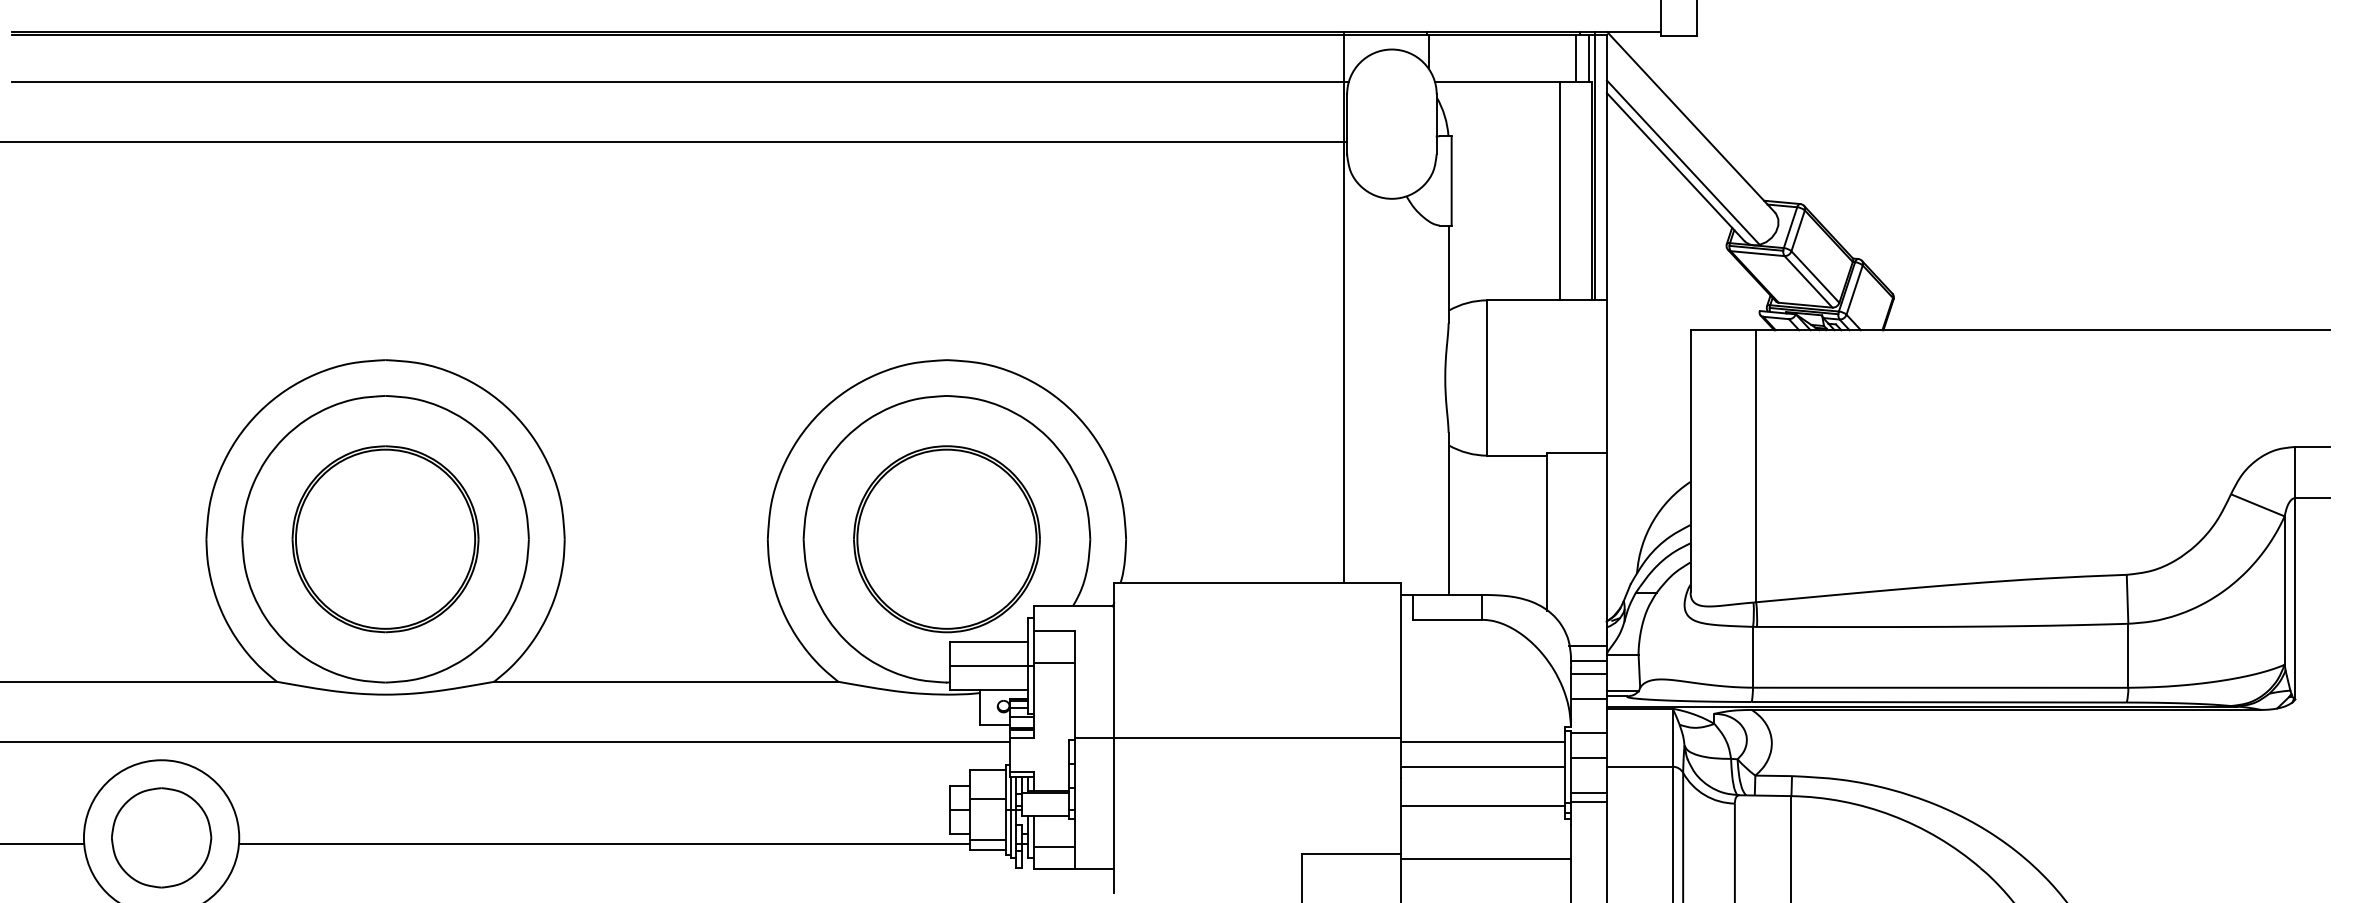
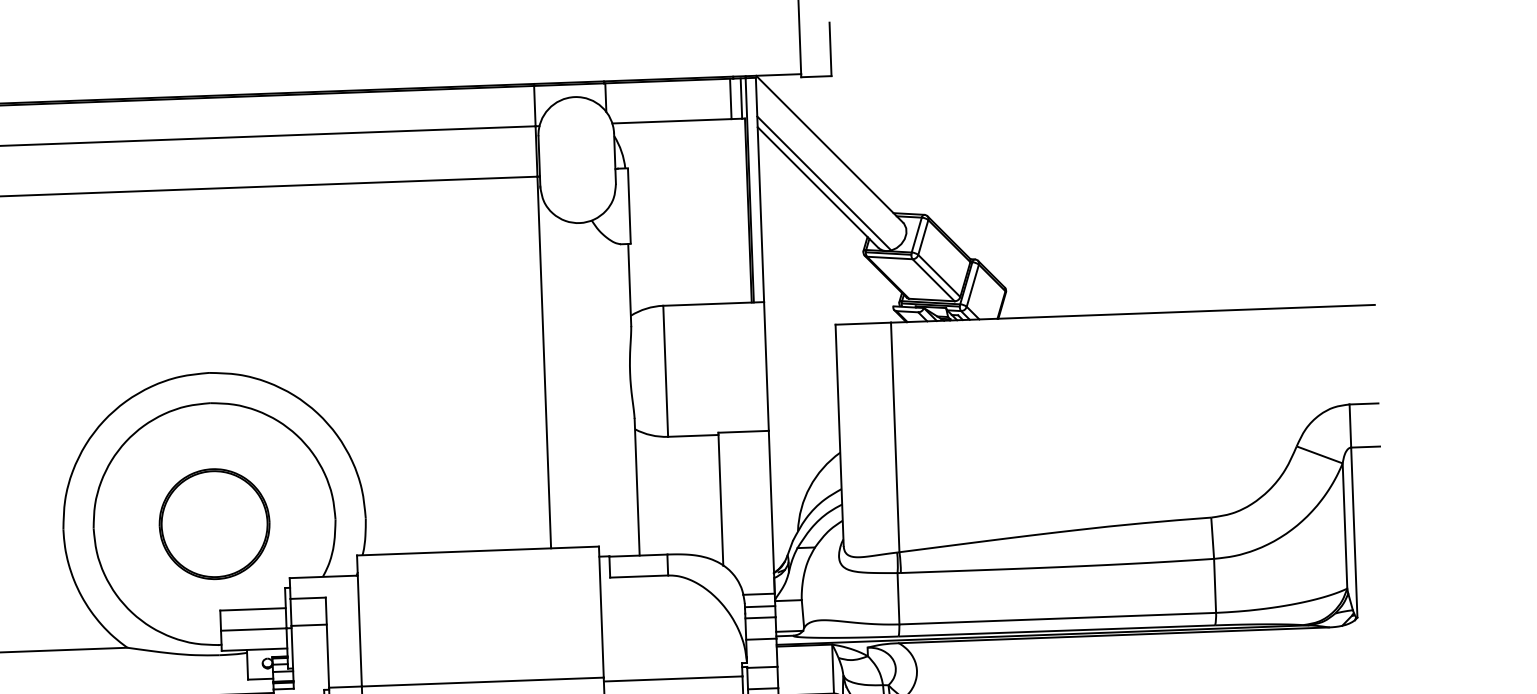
line: (1559, 191) -> (720, 211), removed
part: (946, 539) -> (214, 524), size x0.7

